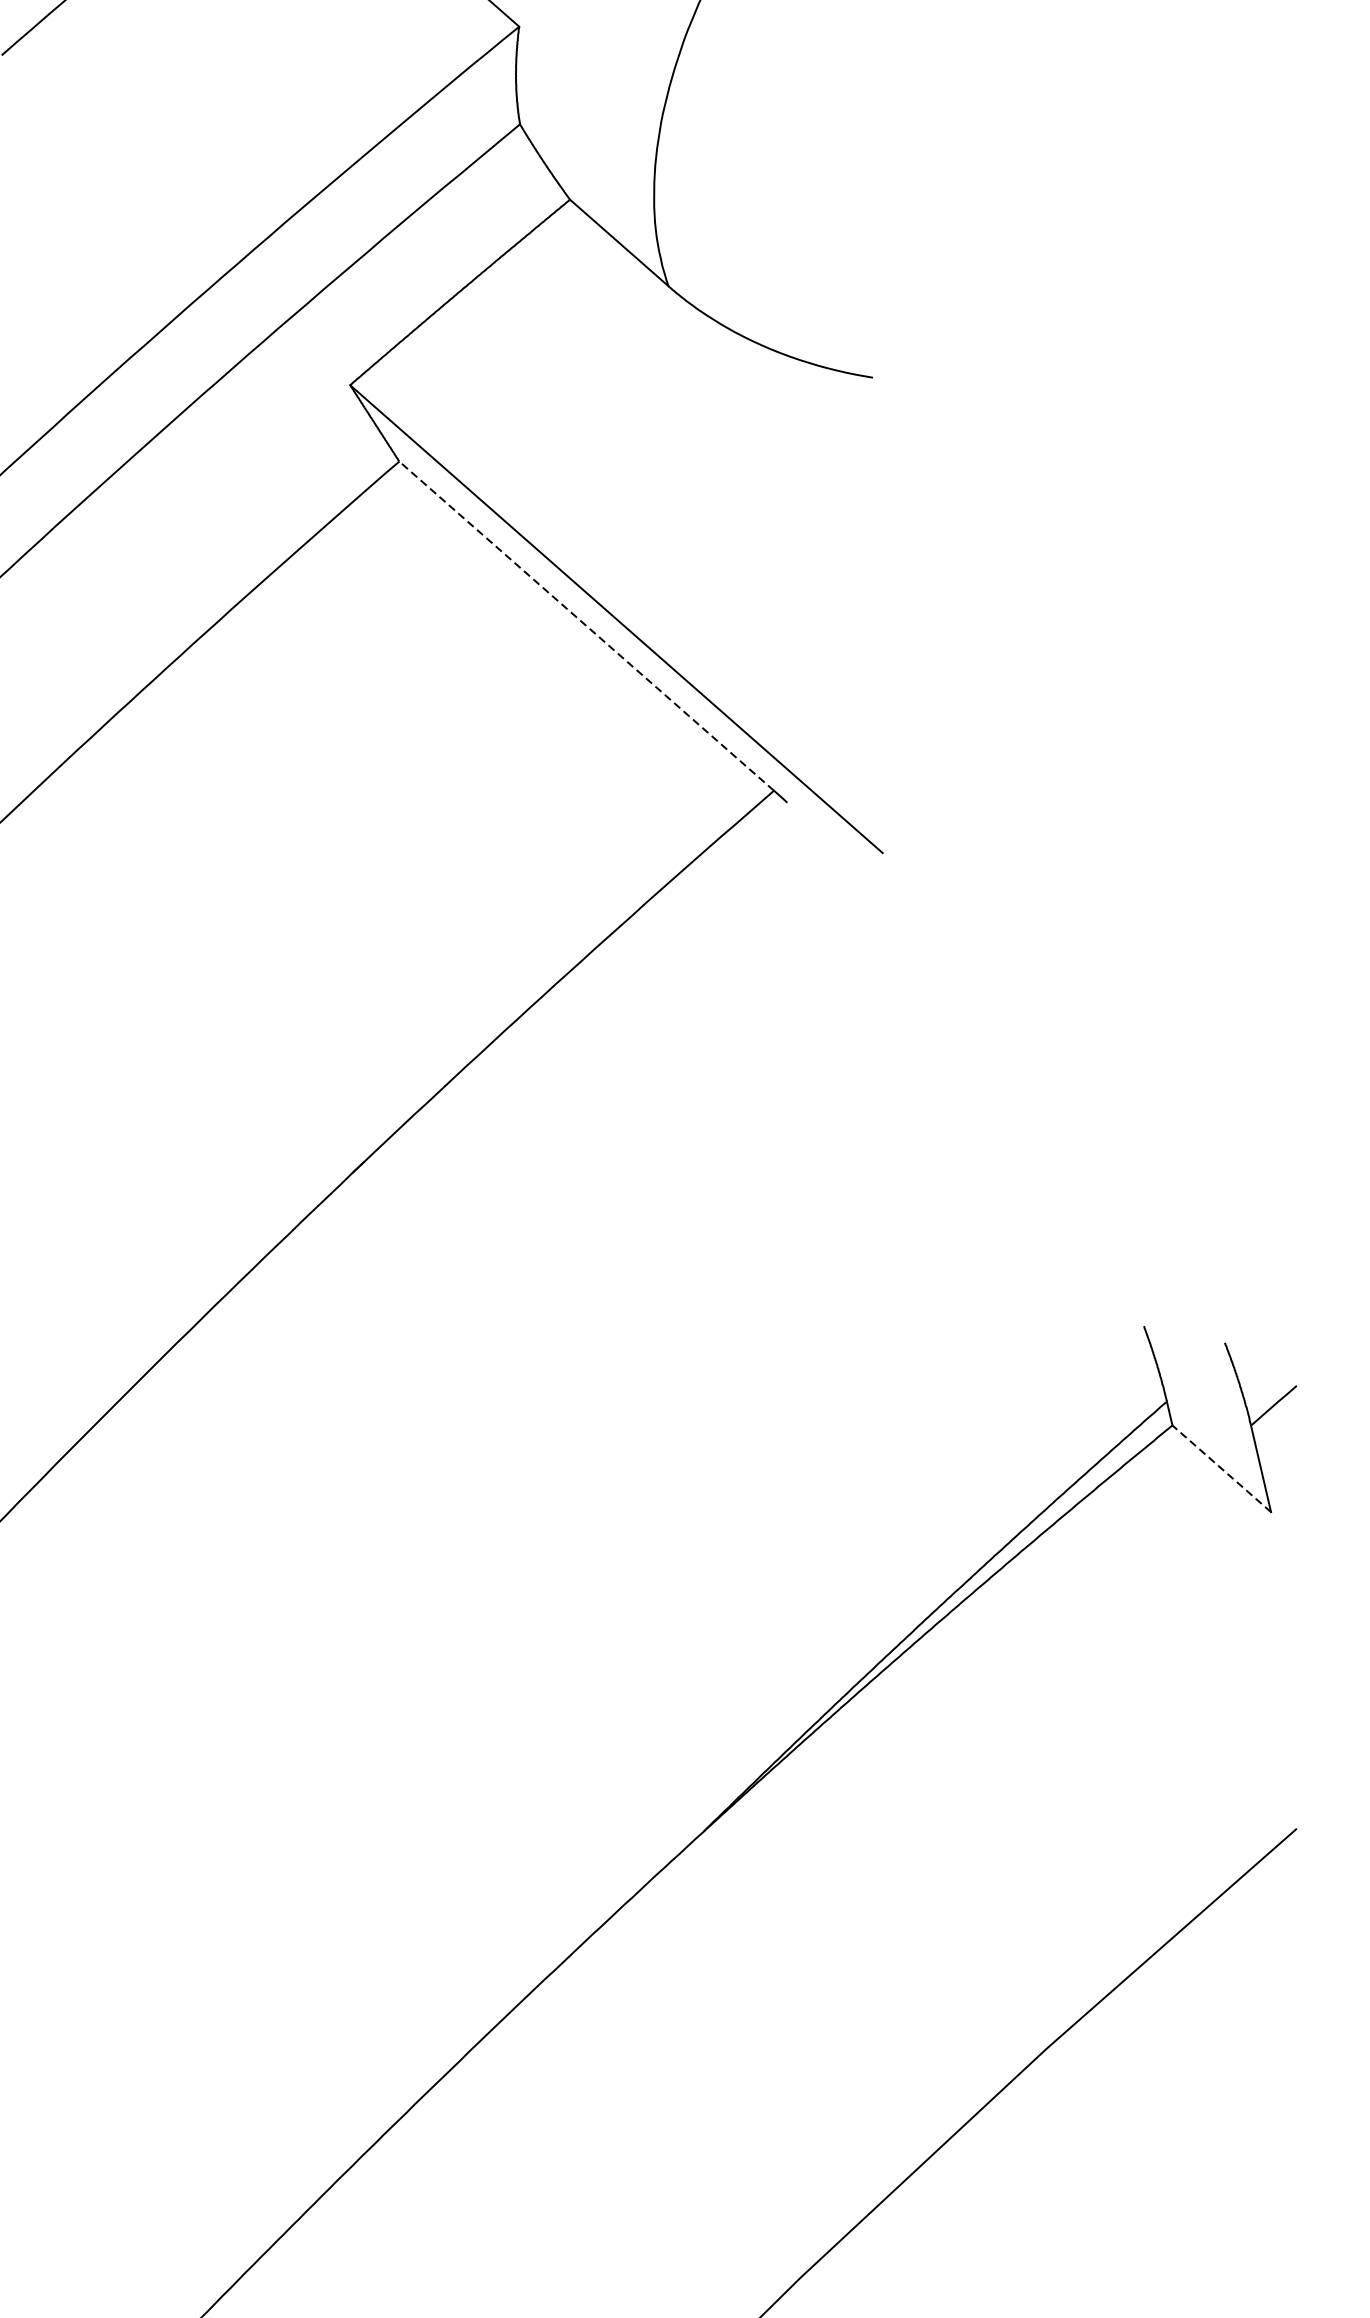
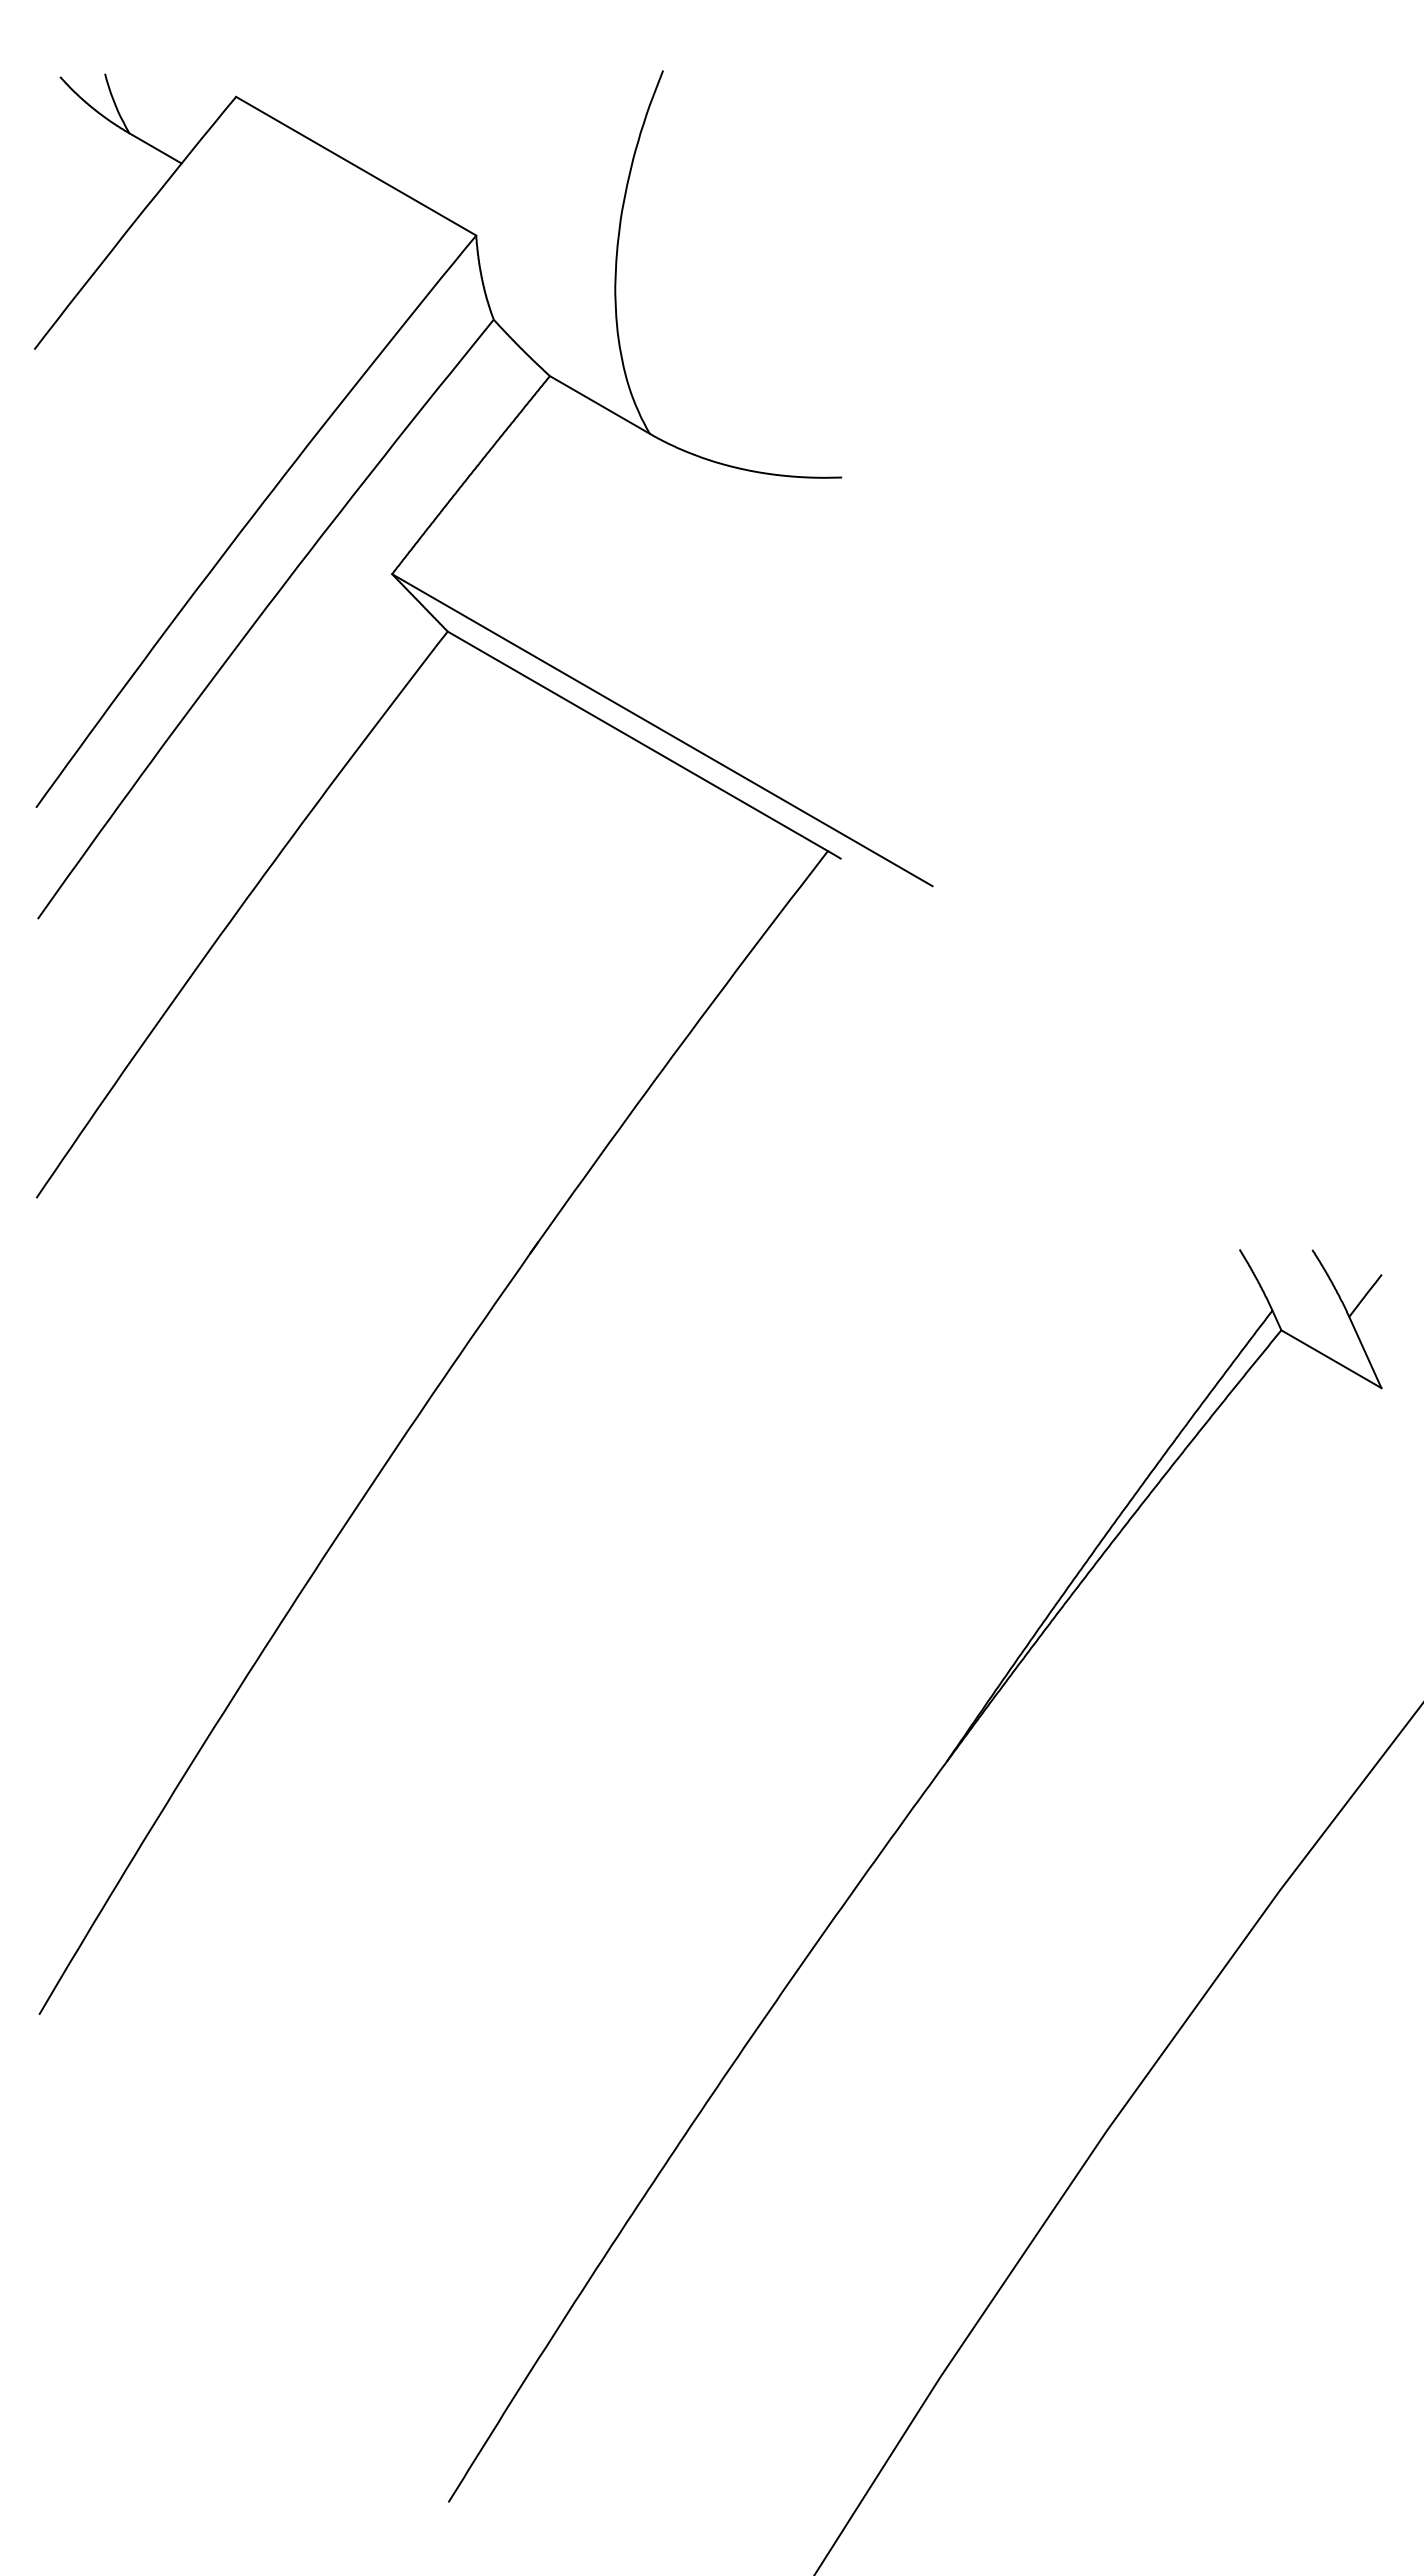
line: (586, 626) -> (637, 741), dashed -> solid
line: (1221, 1469) -> (1331, 1359), dashed -> solid

